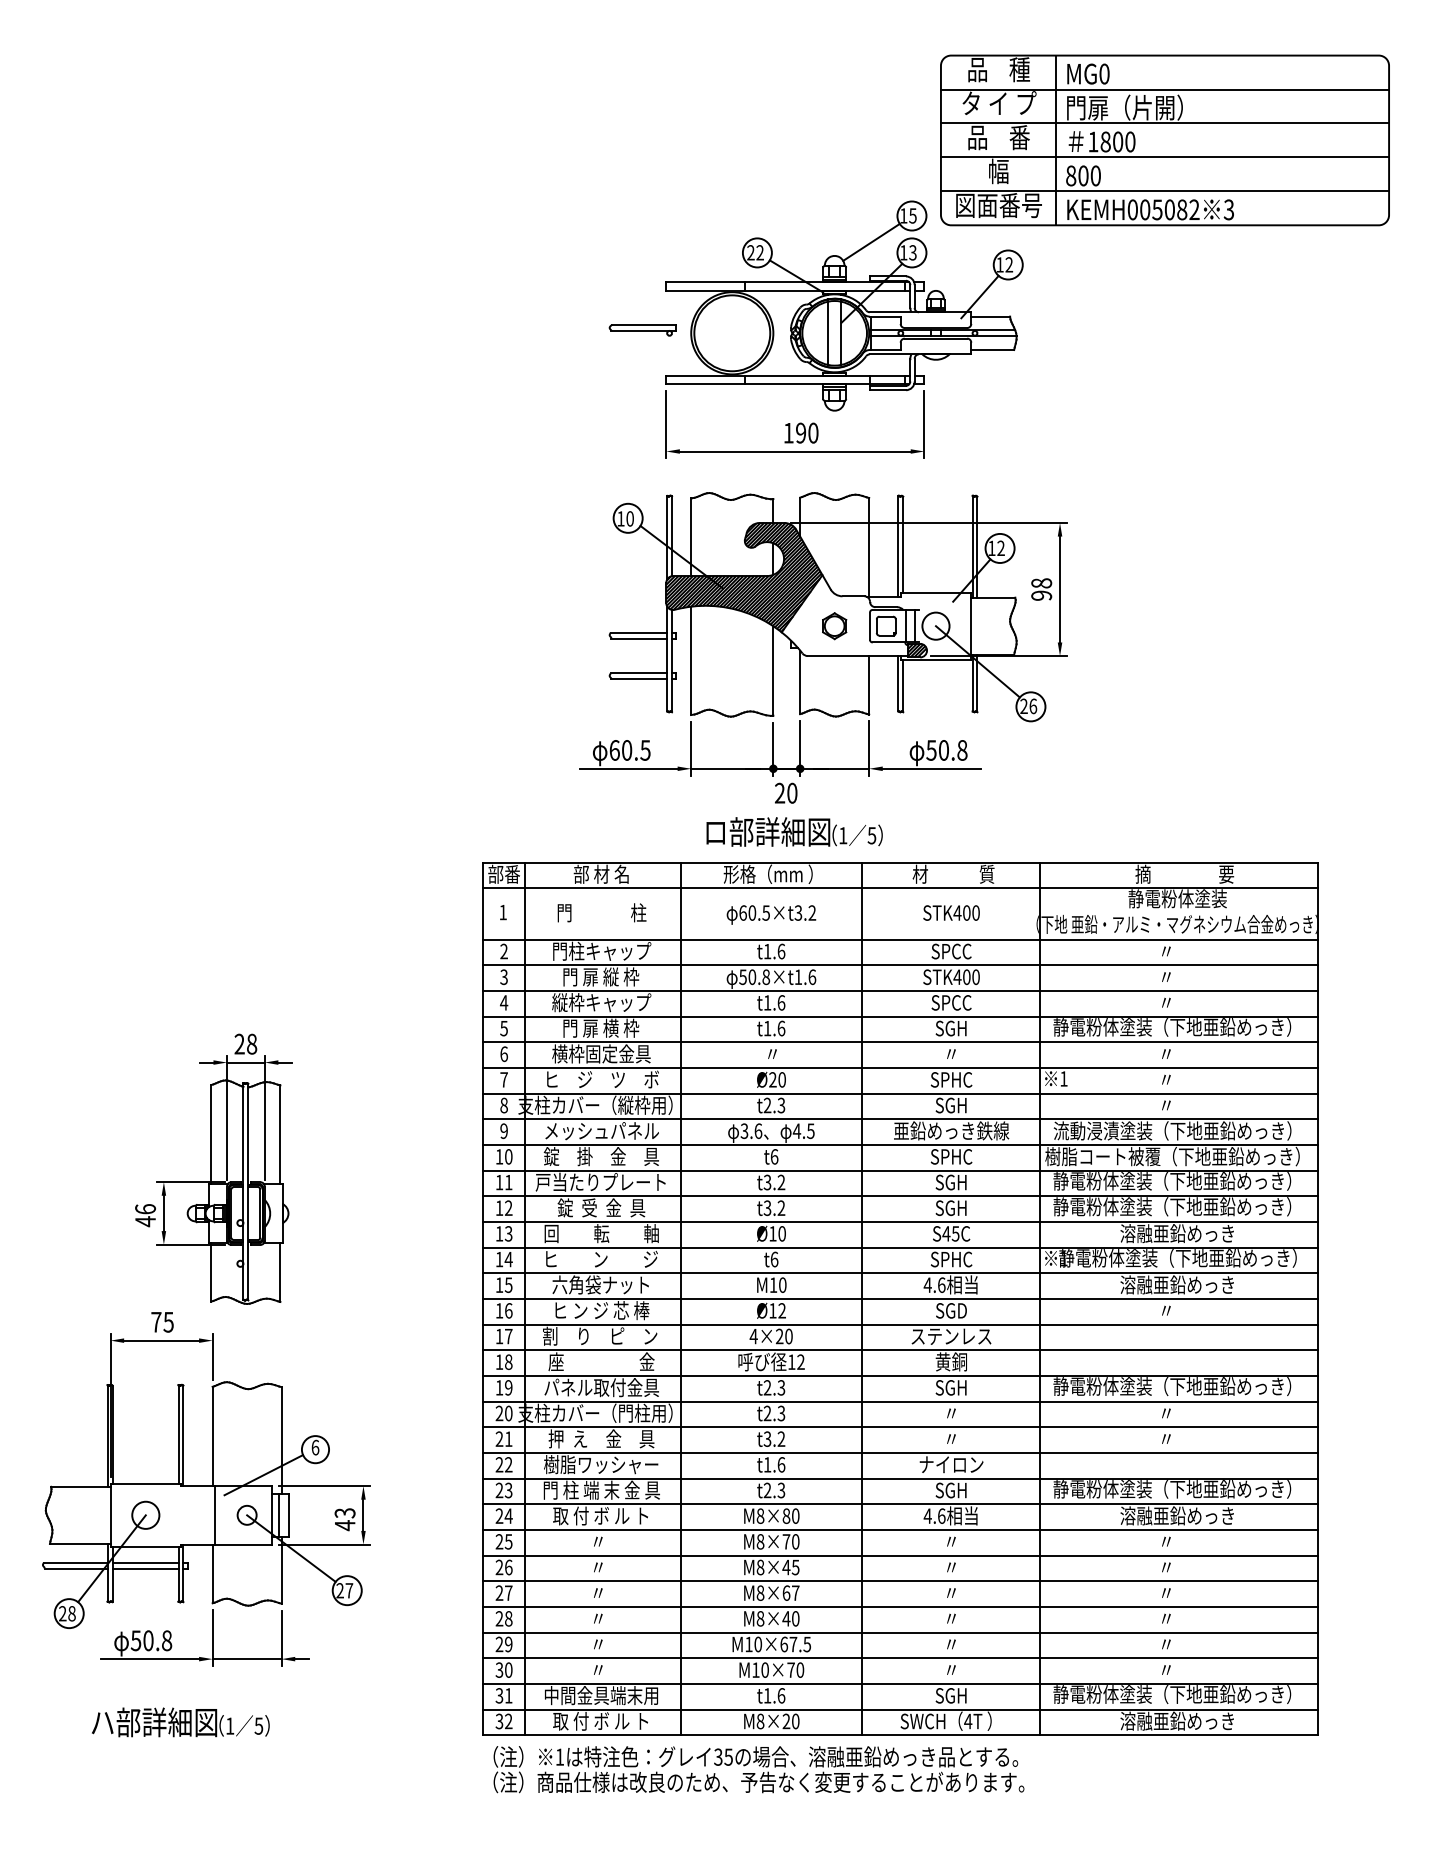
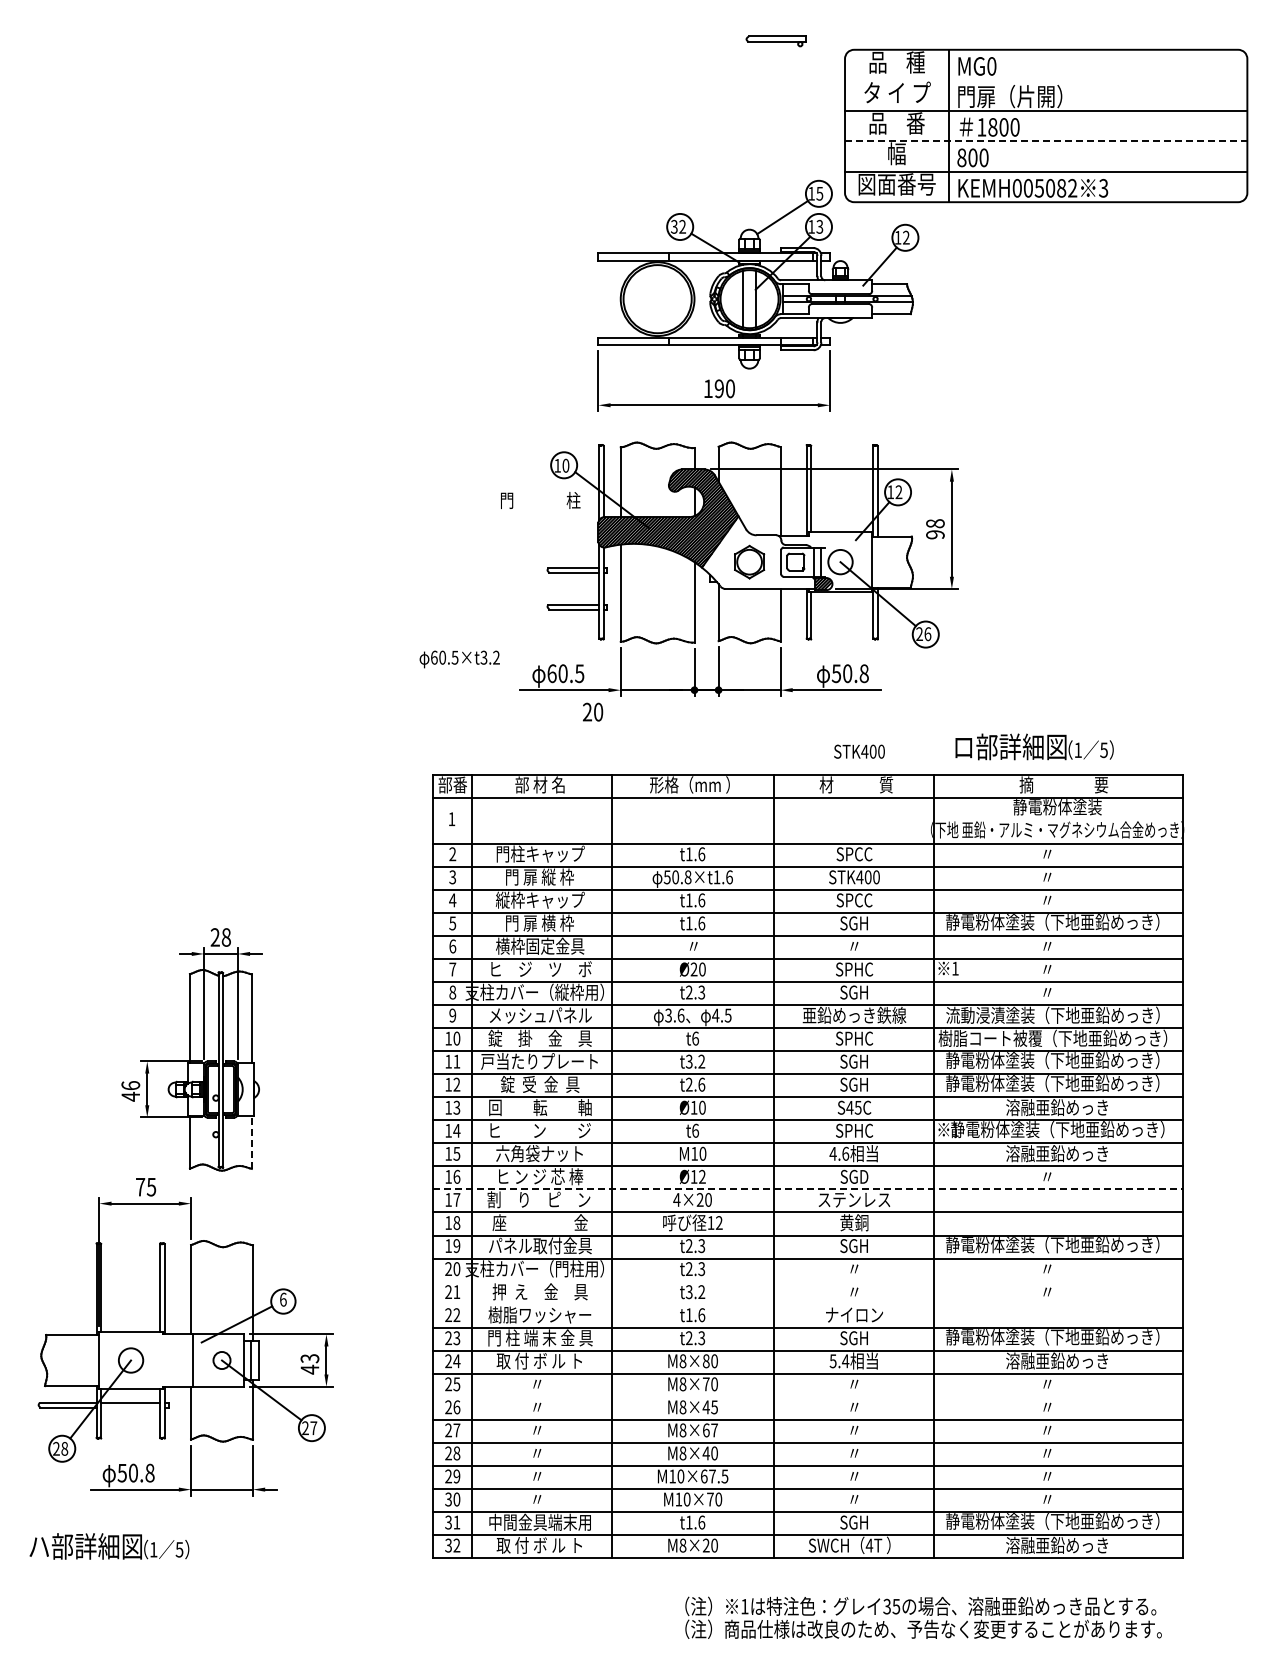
line: (1165, 89) -> (1046, 80), removed
line: (1165, 157) -> (1046, 141), solid -> dashed
text: (751, 252) -> (674, 226), 22 -> 32
part: (641, 330) -> (775, 41), moved
part: (834, 625) -> (749, 561), size x1.4
text: (786, 792) -> (593, 711), moved
text: (794, 831) -> (1034, 746), moved
text: (601, 912) -> (540, 500), moved
text: (951, 912) -> (859, 751), moved
text: (771, 915) -> (459, 659), moved
text: (774, 1207) -> (695, 1084), t3.2 -> t2.6
line: (279, 1272) -> (251, 1142), solid -> dashed
line: (900, 1324) -> (808, 1189), solid -> dashed
line: (900, 1427) -> (808, 1281), removed
line: (900, 1452) -> (808, 1304), removed
text: (934, 1516) -> (839, 1361), 4.6 -> 5.4
line: (900, 1555) -> (808, 1396), removed
line: (145, 1568) -> (130, 1408), removed
text: (180, 1722) -> (109, 1546), moved
text: (758, 1769) -> (923, 1617), moved

